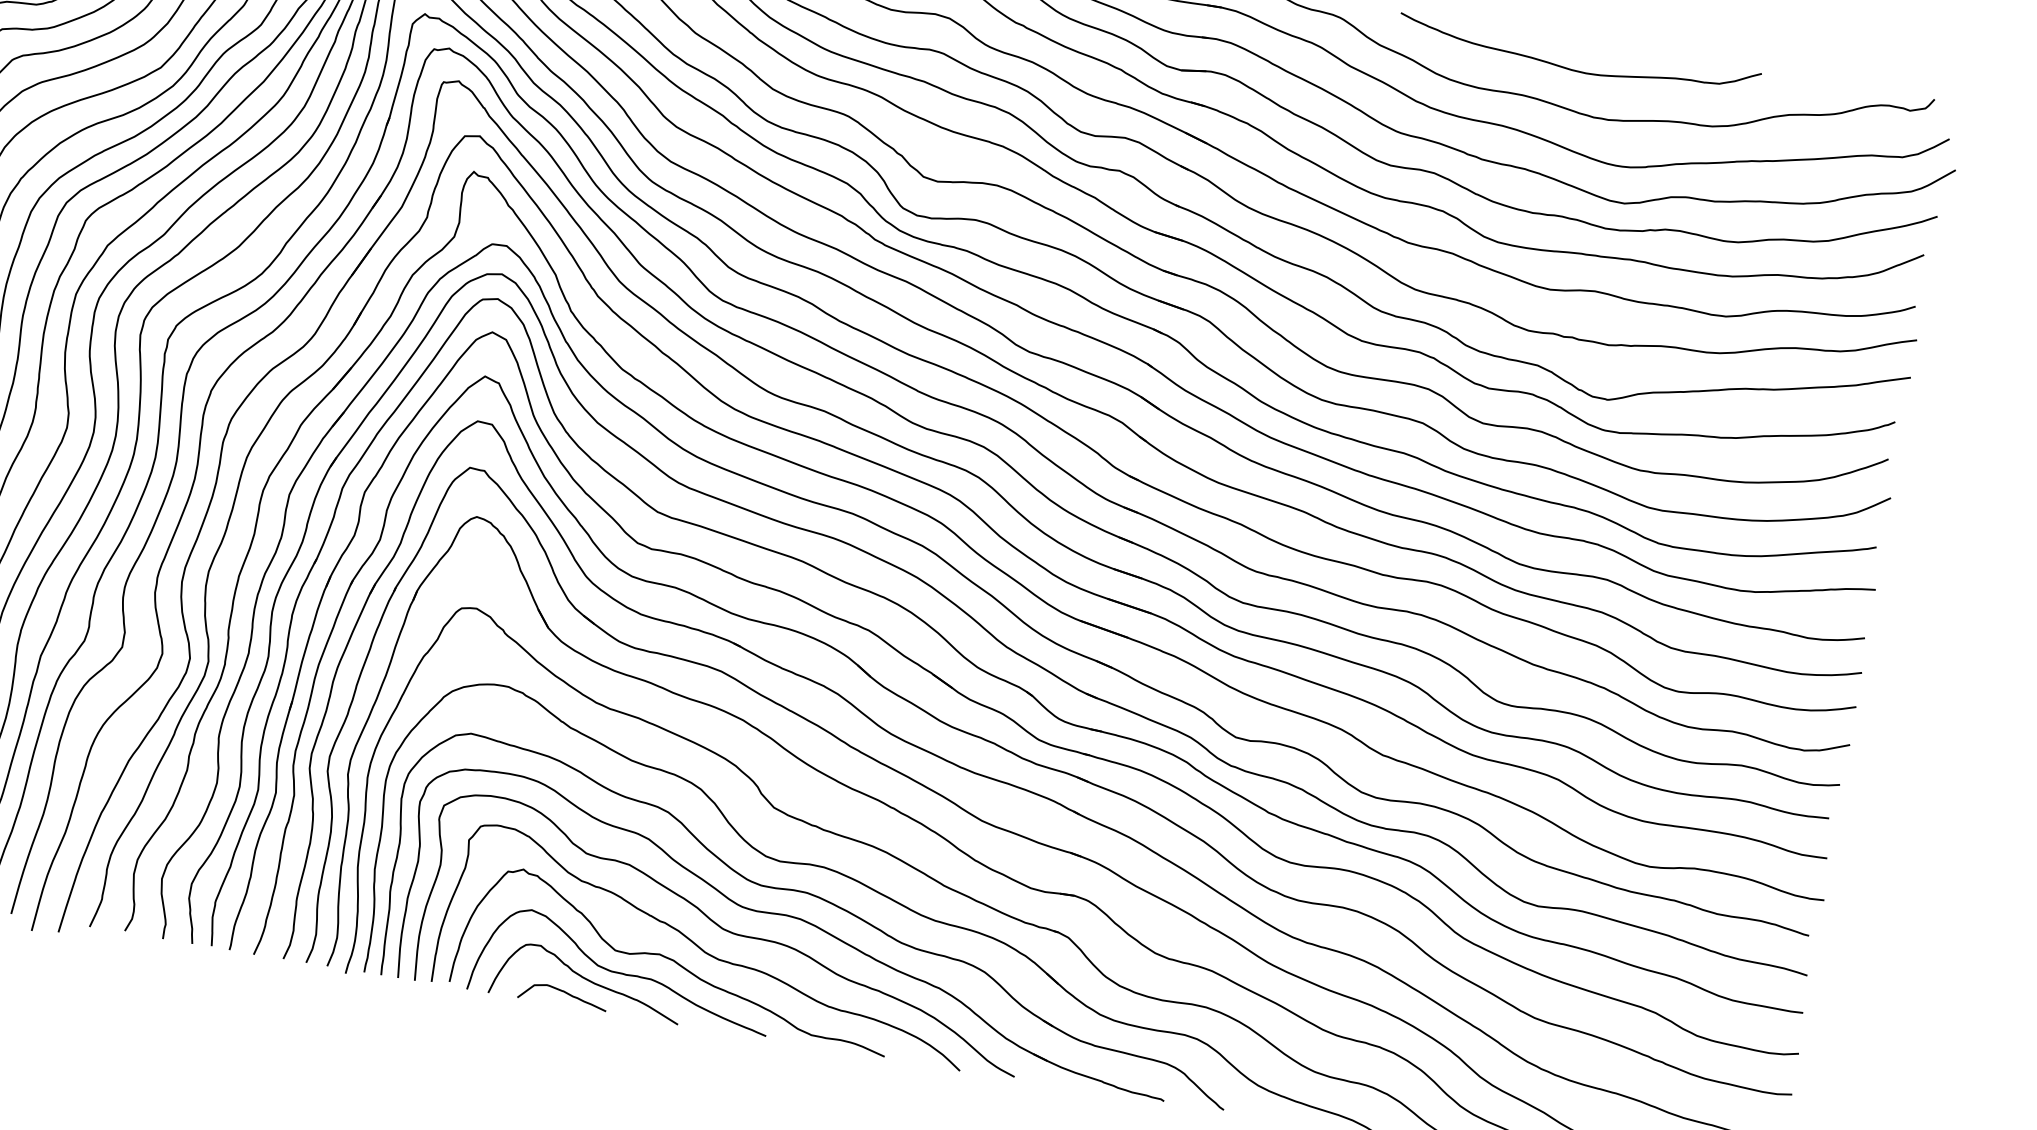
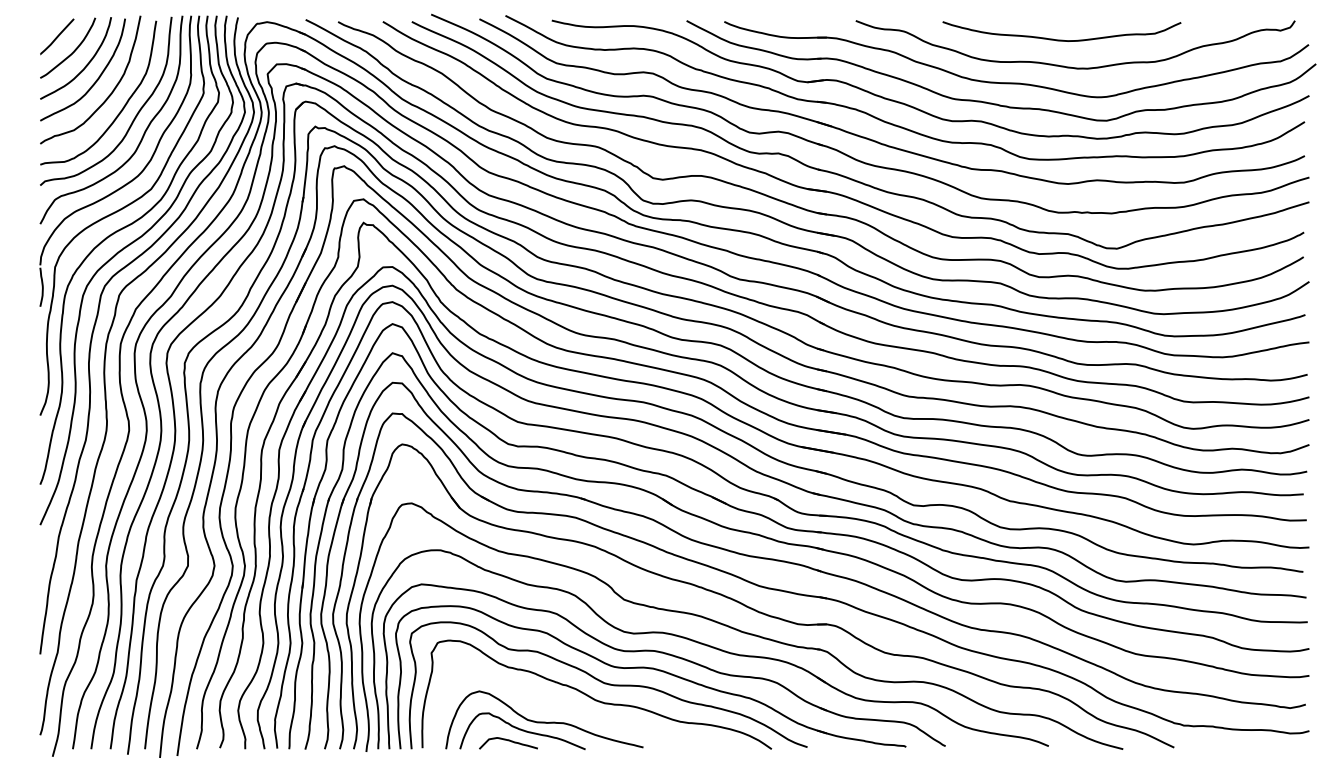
curve: (676, 960) -> (577, 708), removed

